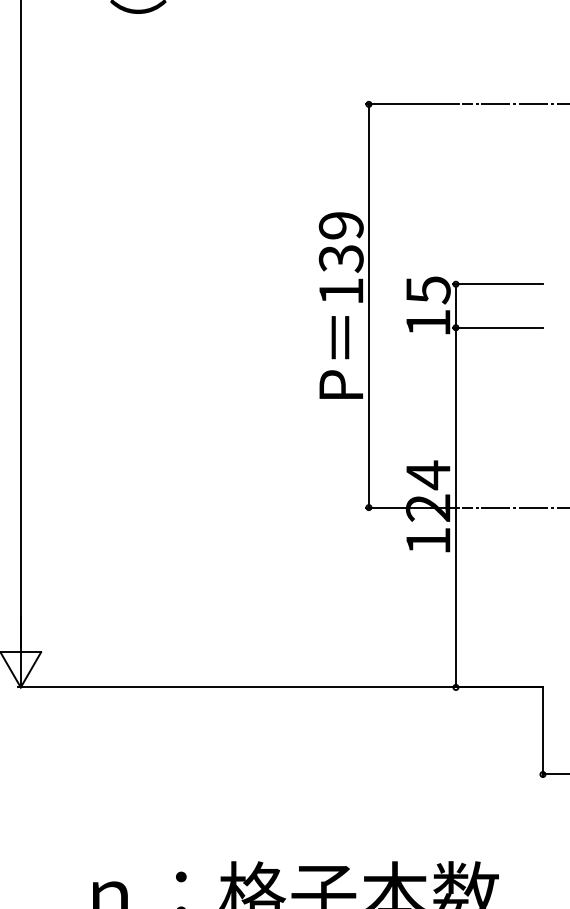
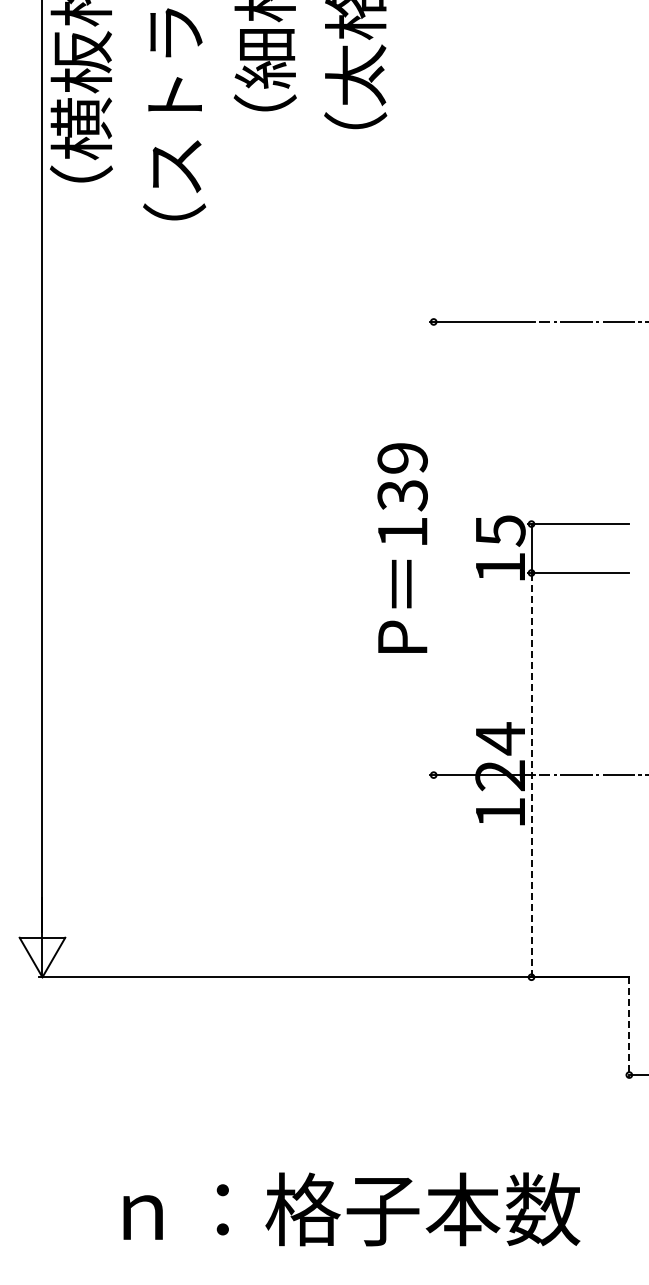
line: (368, 305) -> (433, 548), removed
line: (455, 507) -> (531, 774), solid -> dashed
line: (543, 732) -> (629, 1027), solid -> dashed

